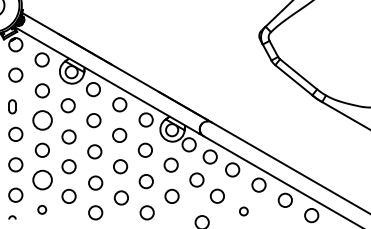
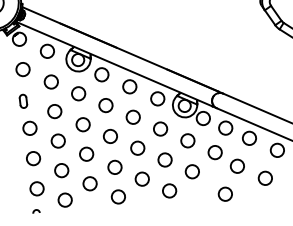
circle: (41, 120) -> (53, 111), size x0.71
circle: (41, 179) -> (60, 170), size x0.71
circle: (41, 209) -> (64, 199), size x1.67
circle: (243, 211) -> (265, 178), size x1.67

